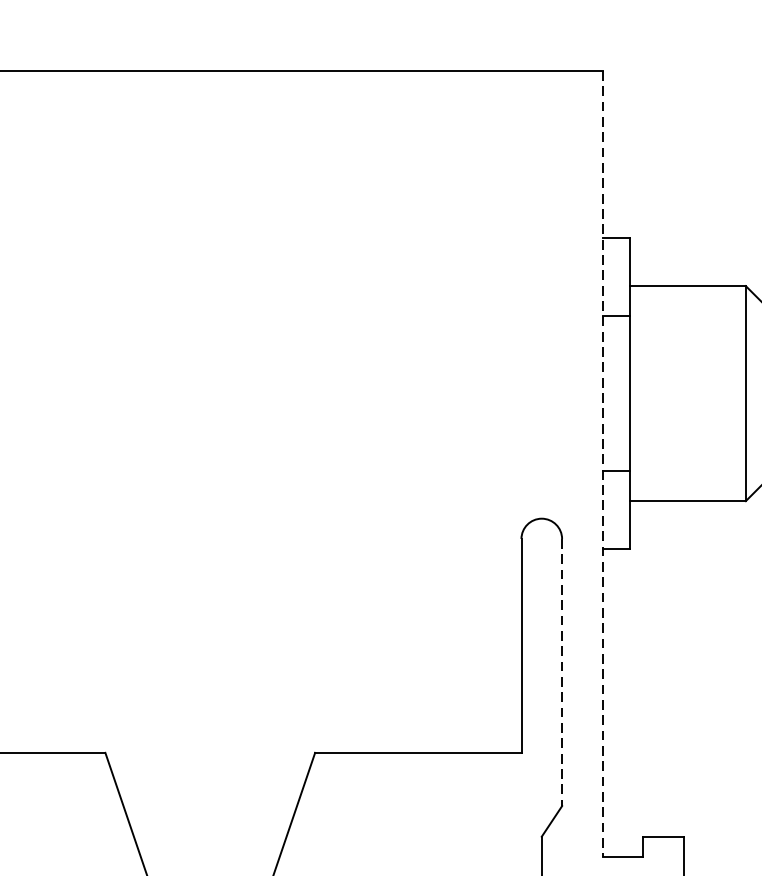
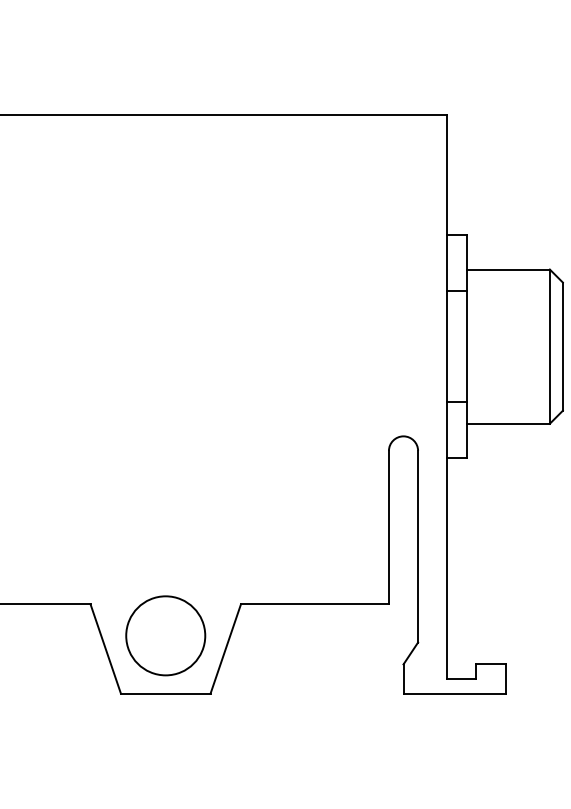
line: (603, 464) -> (447, 397), dashed -> solid
line: (562, 672) -> (418, 546), dashed -> solid
circle: (209, 796) -> (165, 635), added

